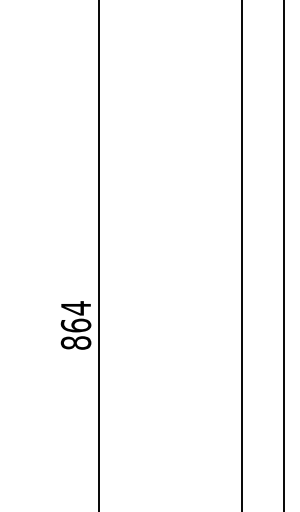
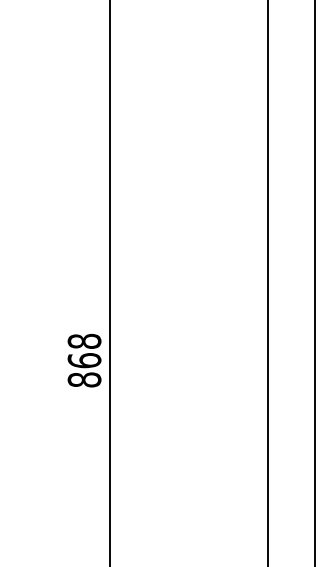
text: (76, 308) -> (84, 341), 864 -> 868

